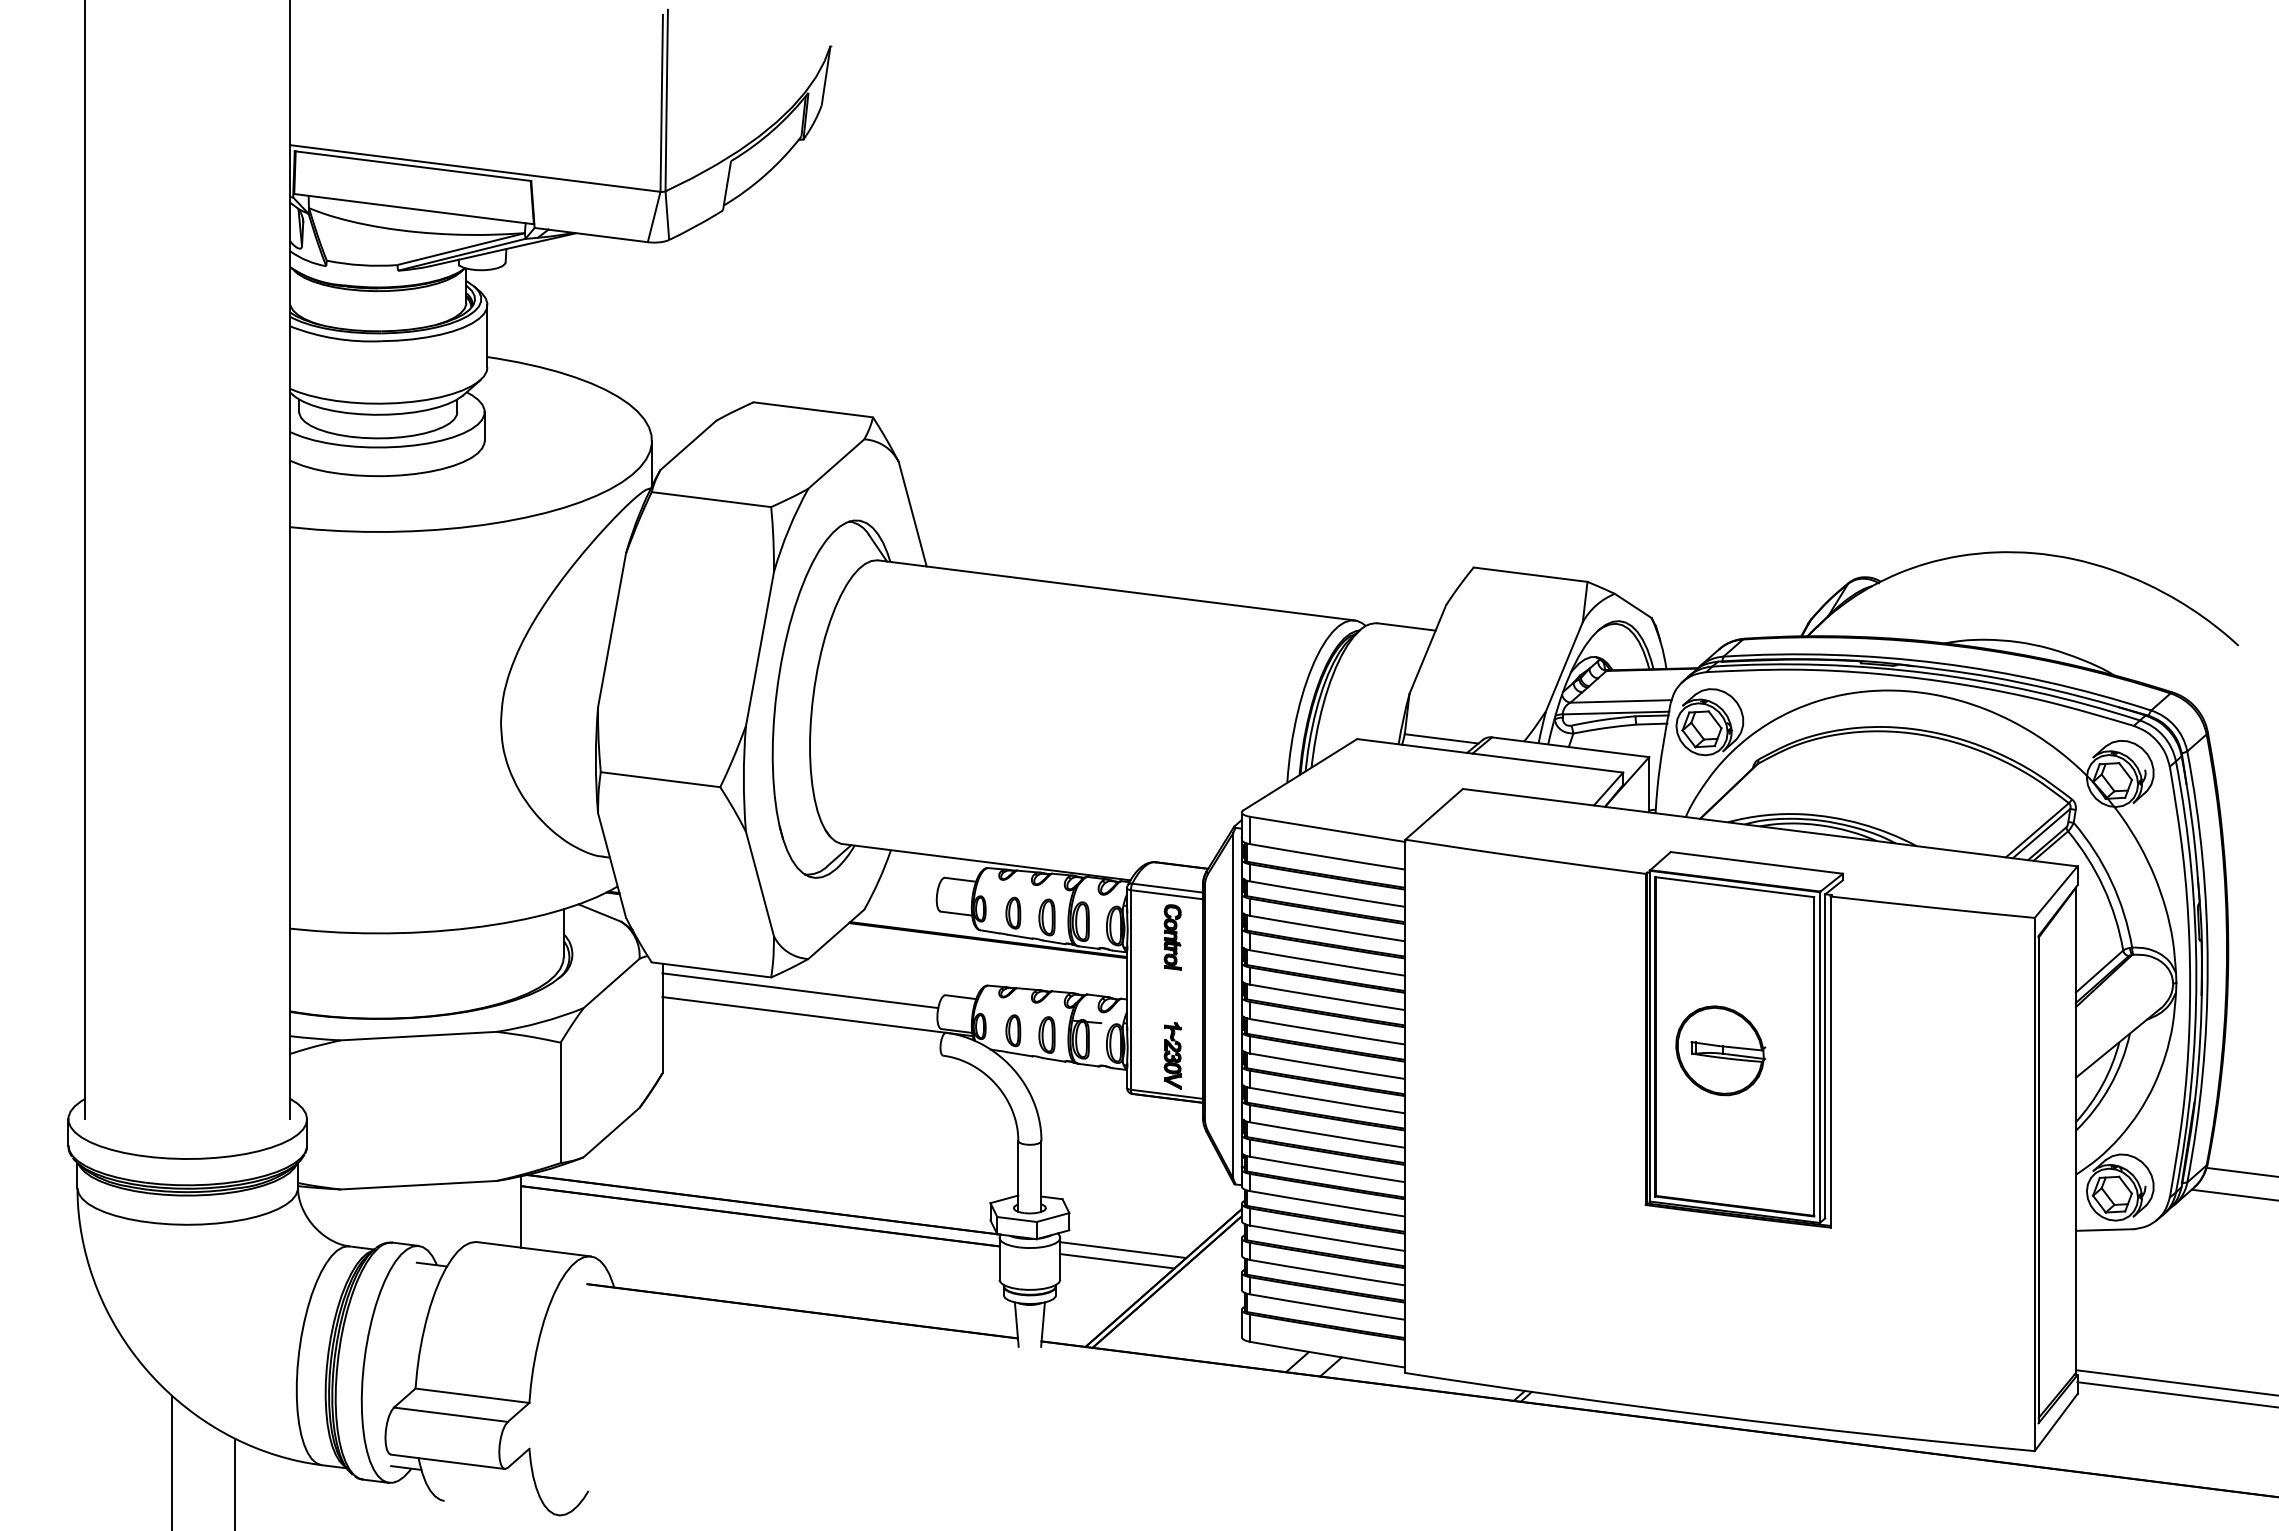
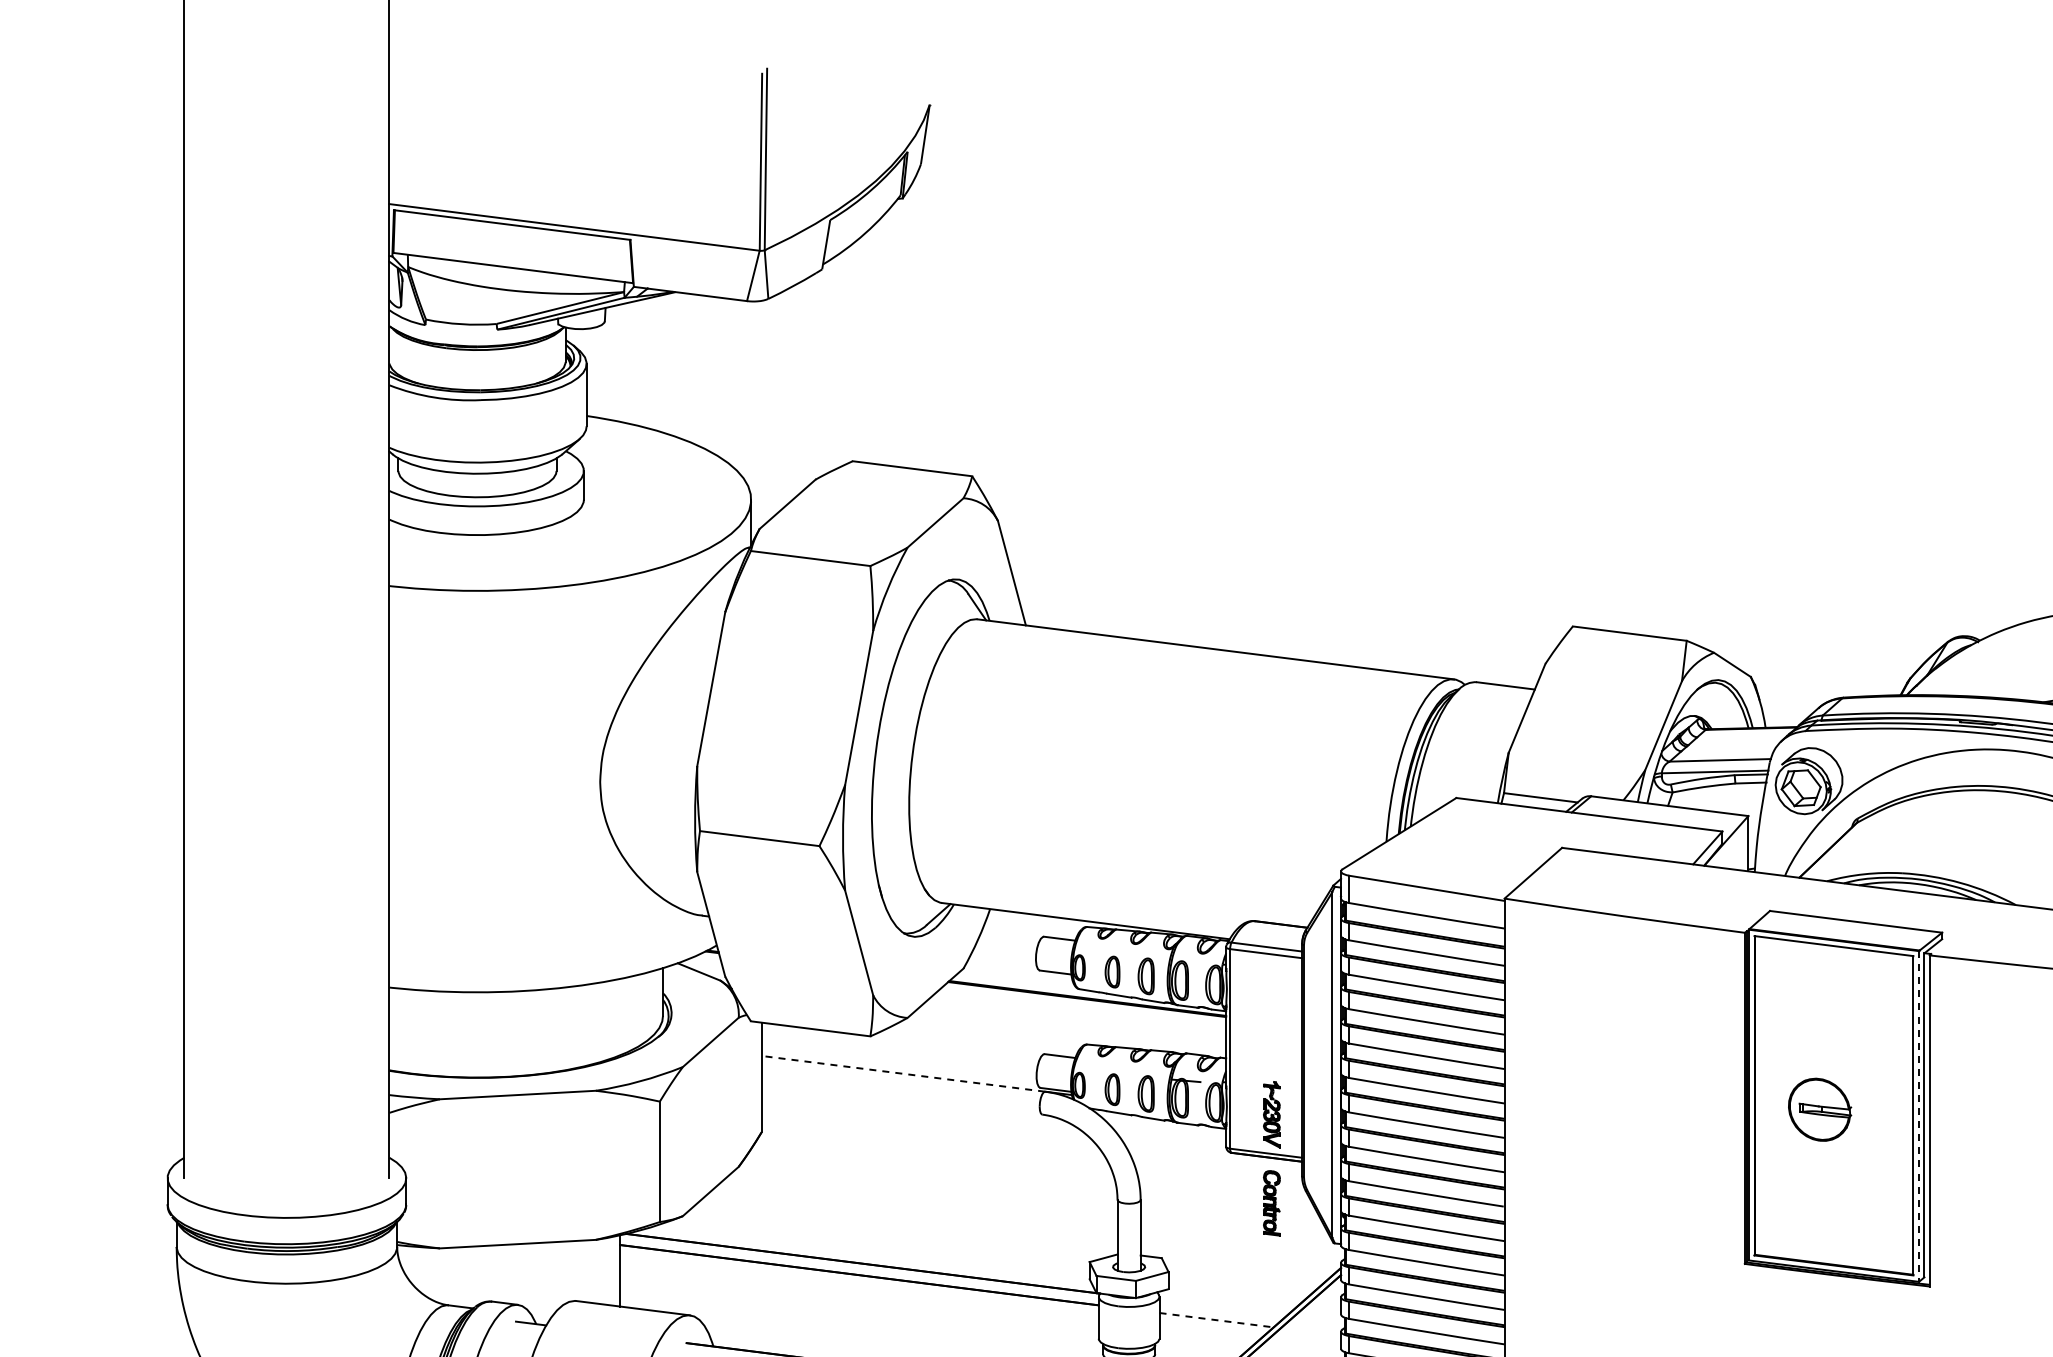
part: (1172, 937) -> (1271, 1203), moved
line: (800, 990) -> (899, 1049), removed
line: (804, 1014) -> (903, 1073), solid -> dashed
part: (1720, 1050) -> (1819, 1109), size x0.7
line: (1819, 1058) -> (1918, 1117), solid -> dashed
line: (1123, 1250) -> (1222, 1309), removed
line: (1117, 1261) -> (1216, 1320), solid -> dashed

